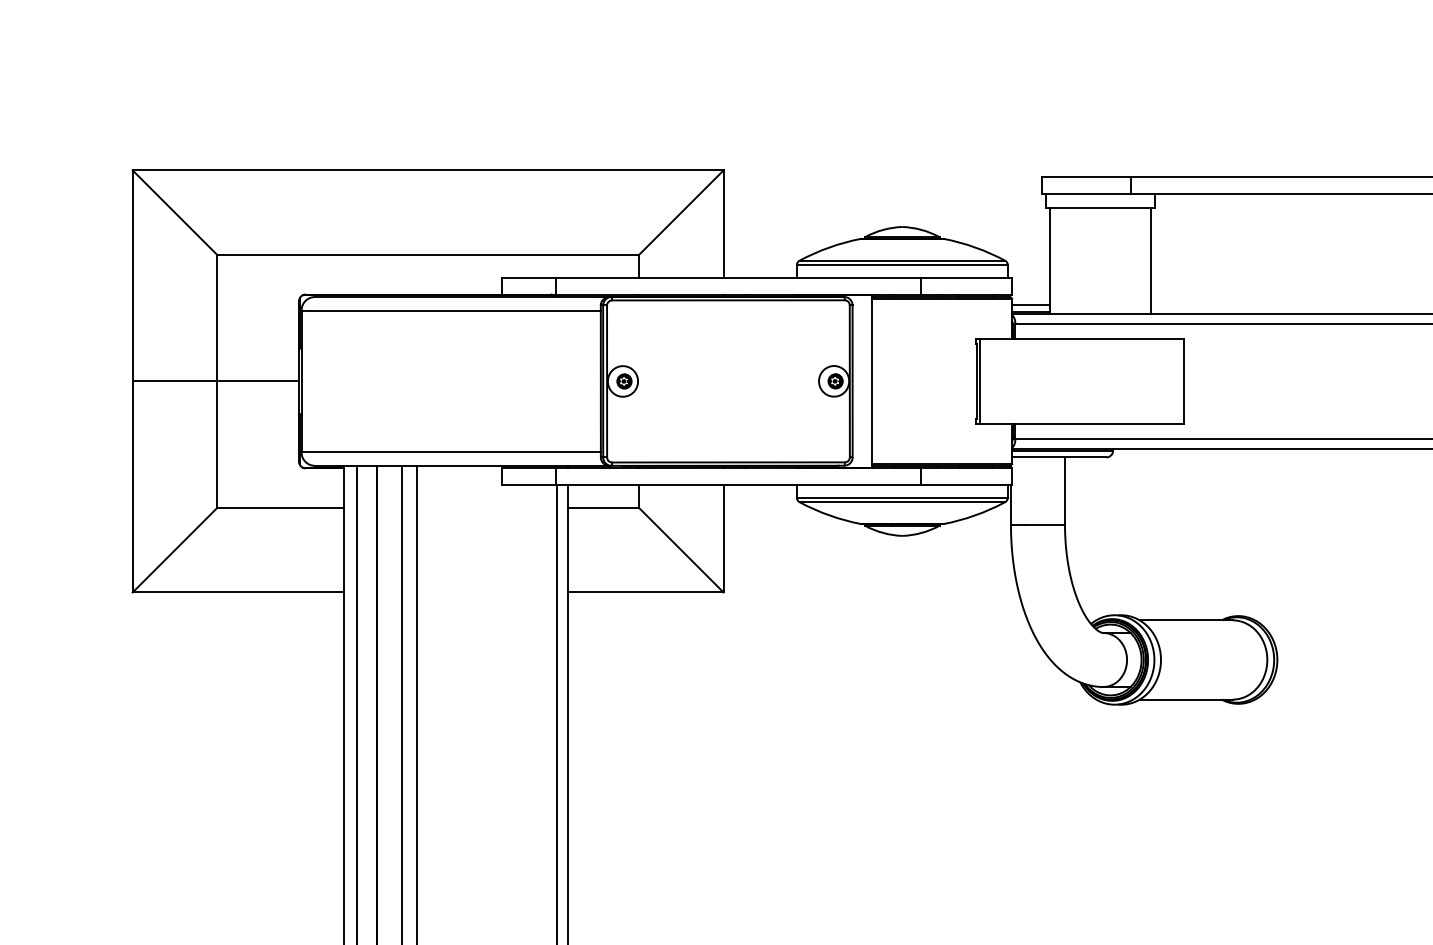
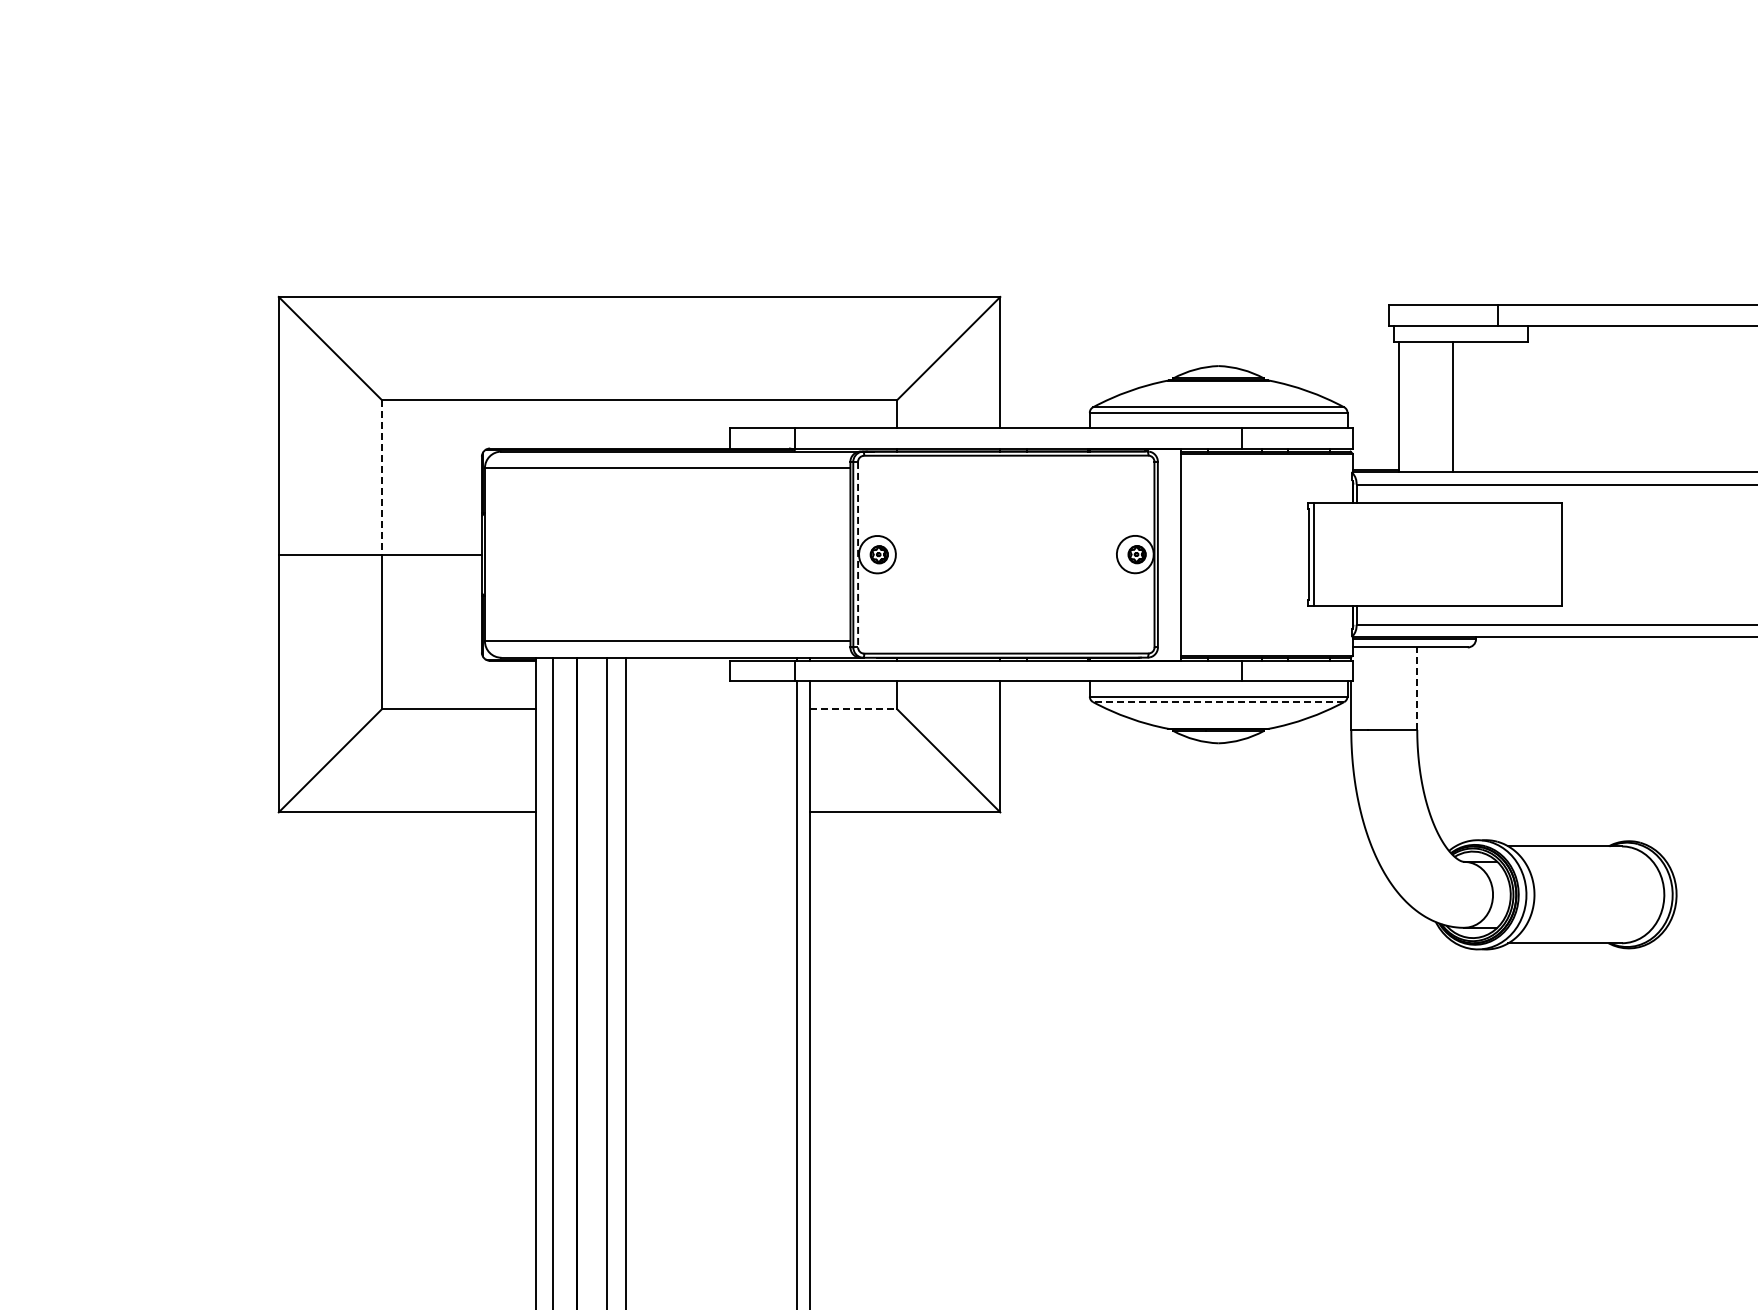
line: (1151, 260) -> (1452, 407), moved
line: (1030, 305) -> (1375, 461), removed
line: (216, 318) -> (381, 477), solid -> dashed
line: (607, 381) -> (858, 554), solid -> dashed
line: (1065, 491) -> (1417, 688), solid -> dashed
line: (902, 502) -> (1218, 702), solid -> dashed
line: (604, 508) -> (854, 709), solid -> dashed

